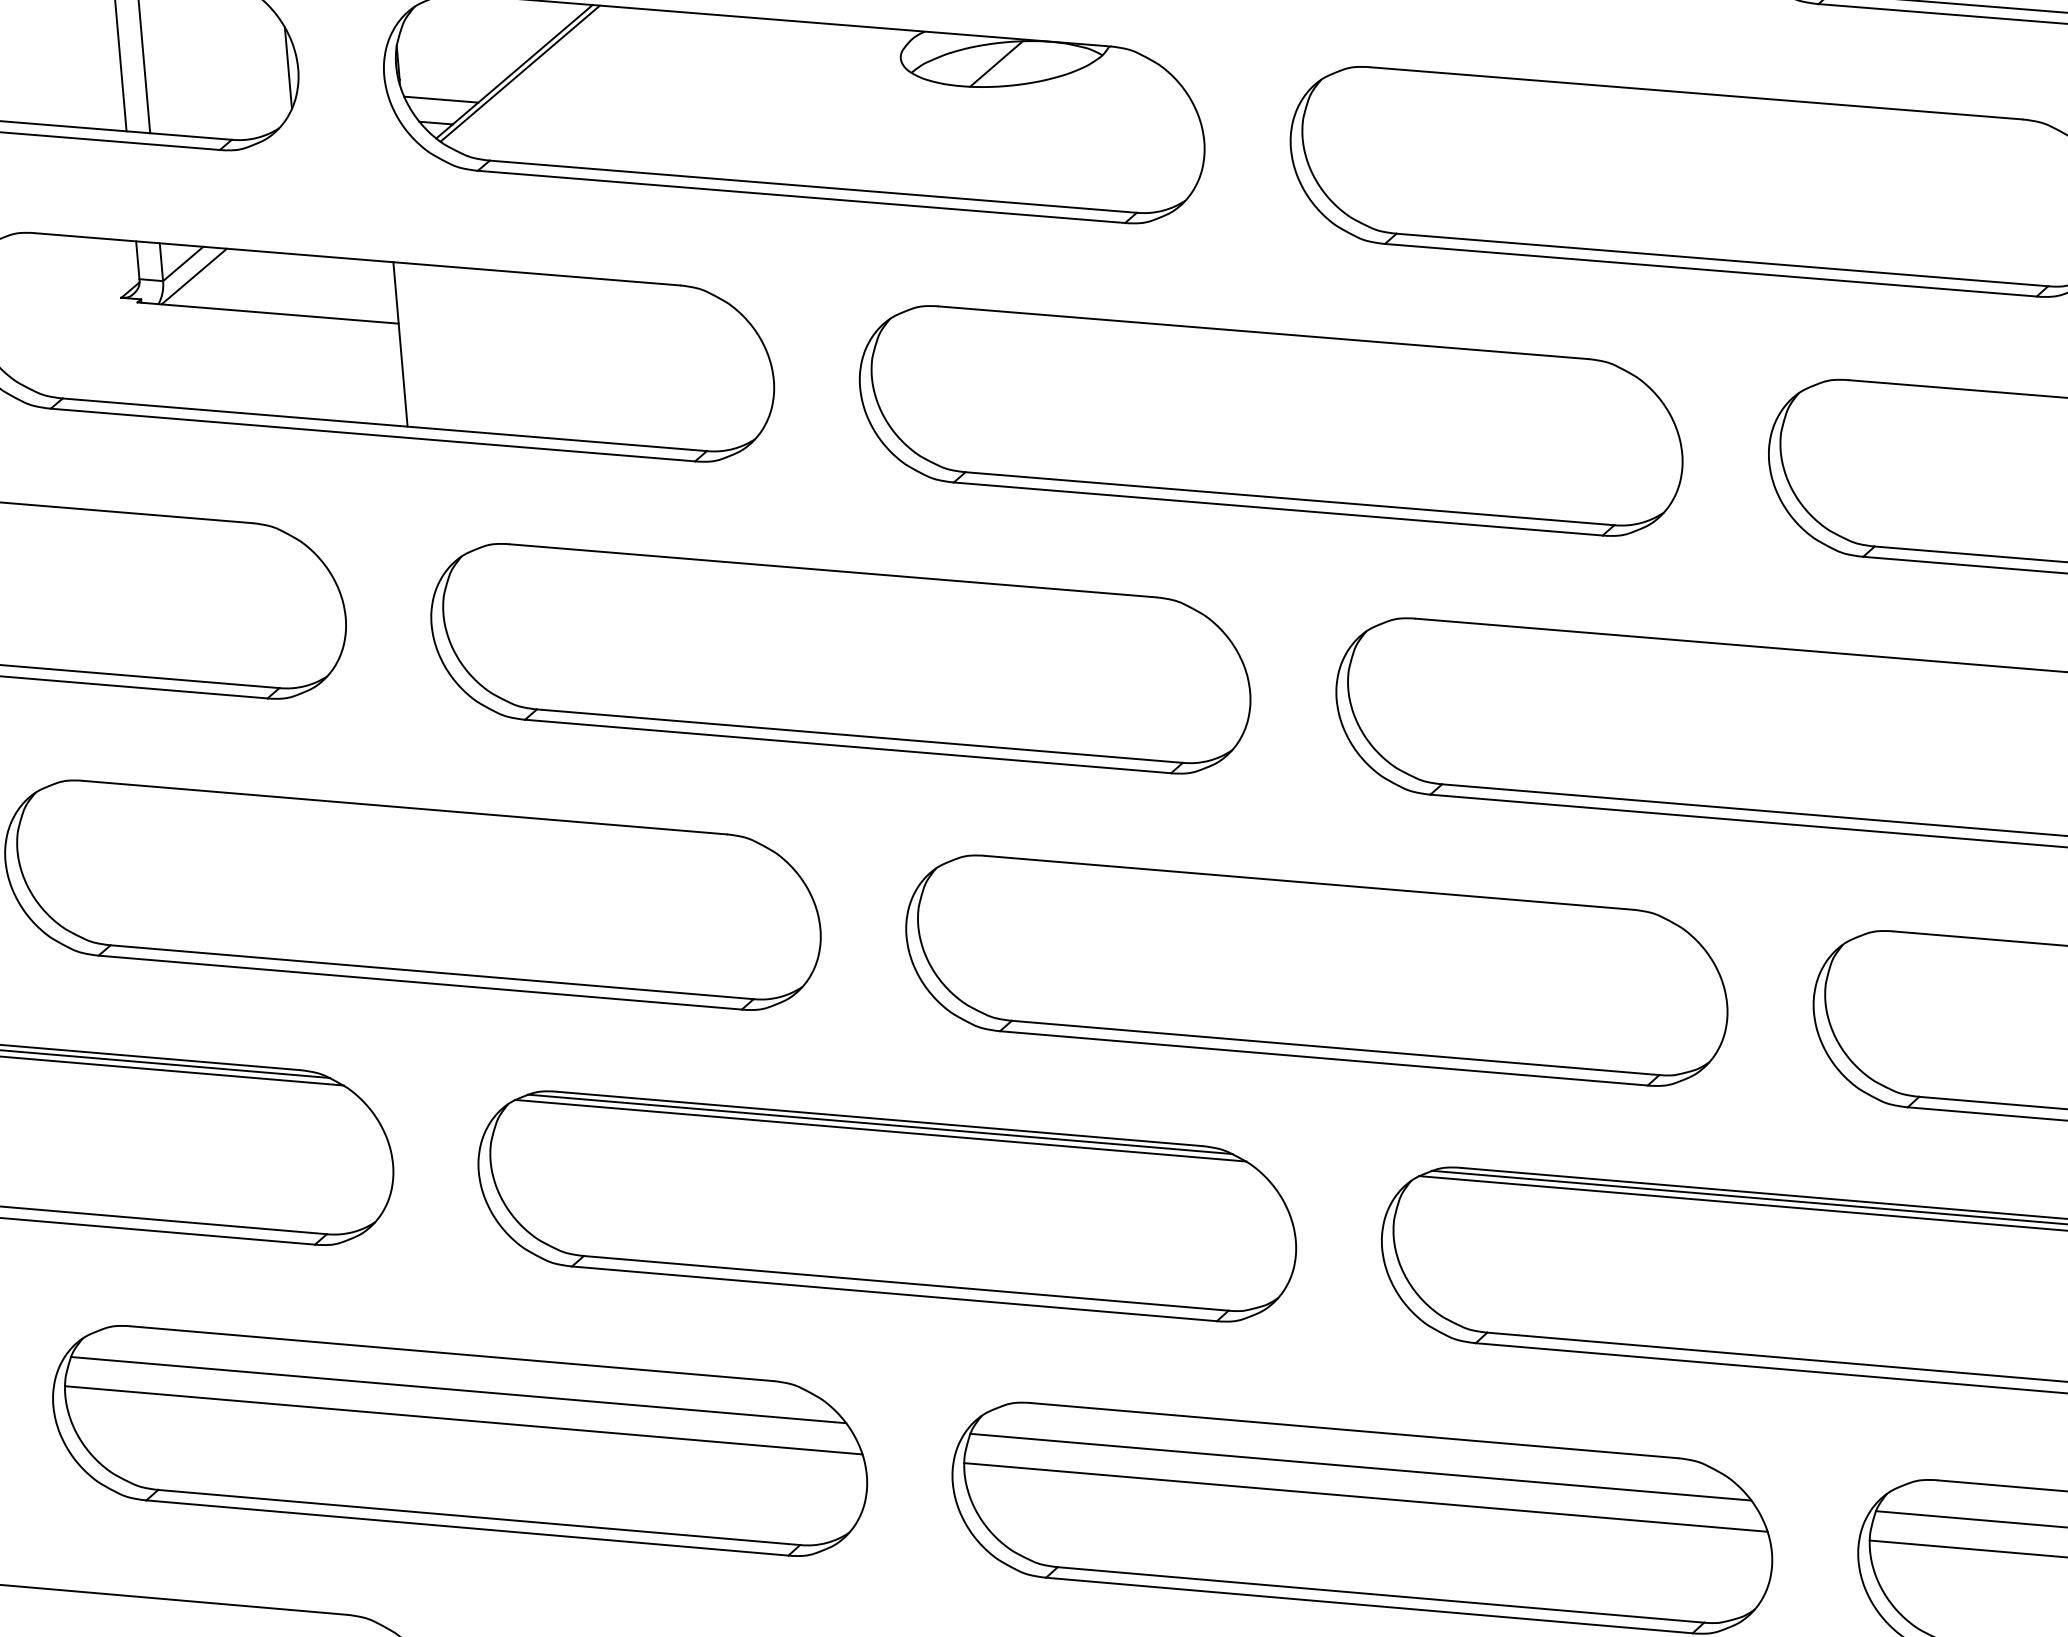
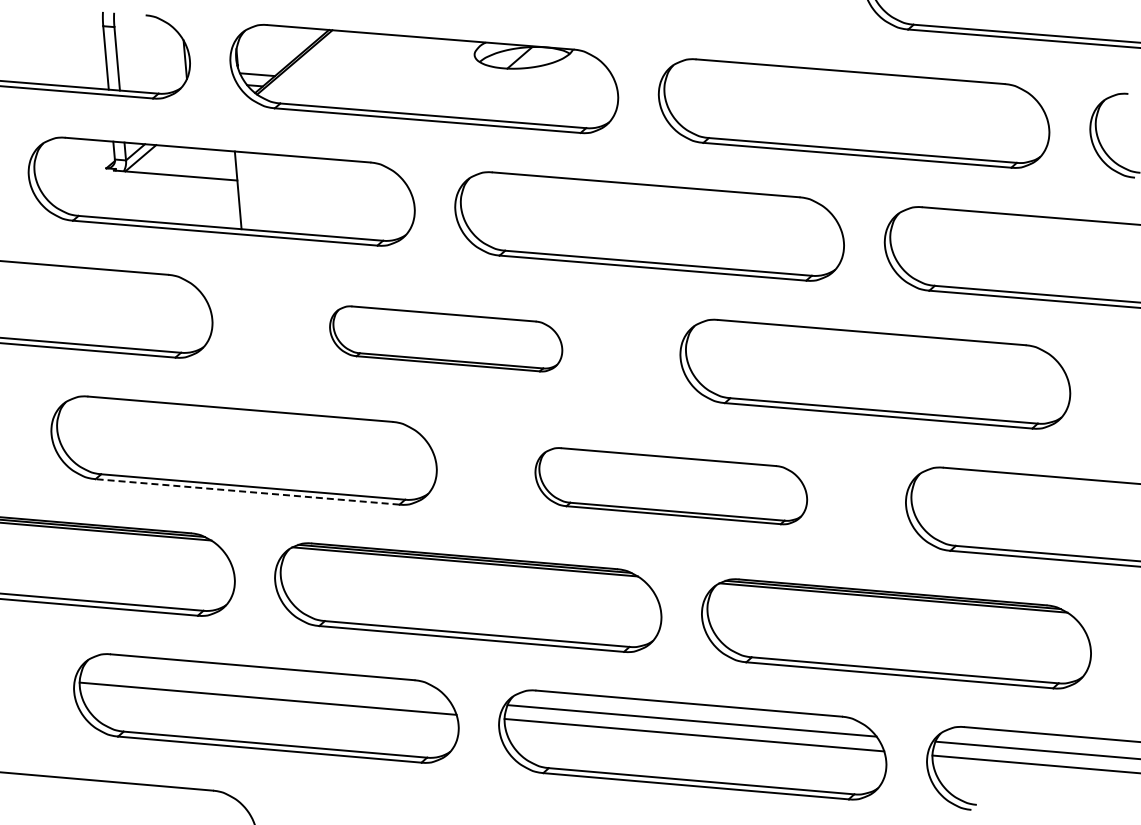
part: (839, 657) -> (445, 338), size x0.6
part: (1317, 969) -> (671, 485), size x0.7
line: (420, 981) -> (247, 491), solid -> dashed
line: (458, 1390) -> (265, 684), removed

